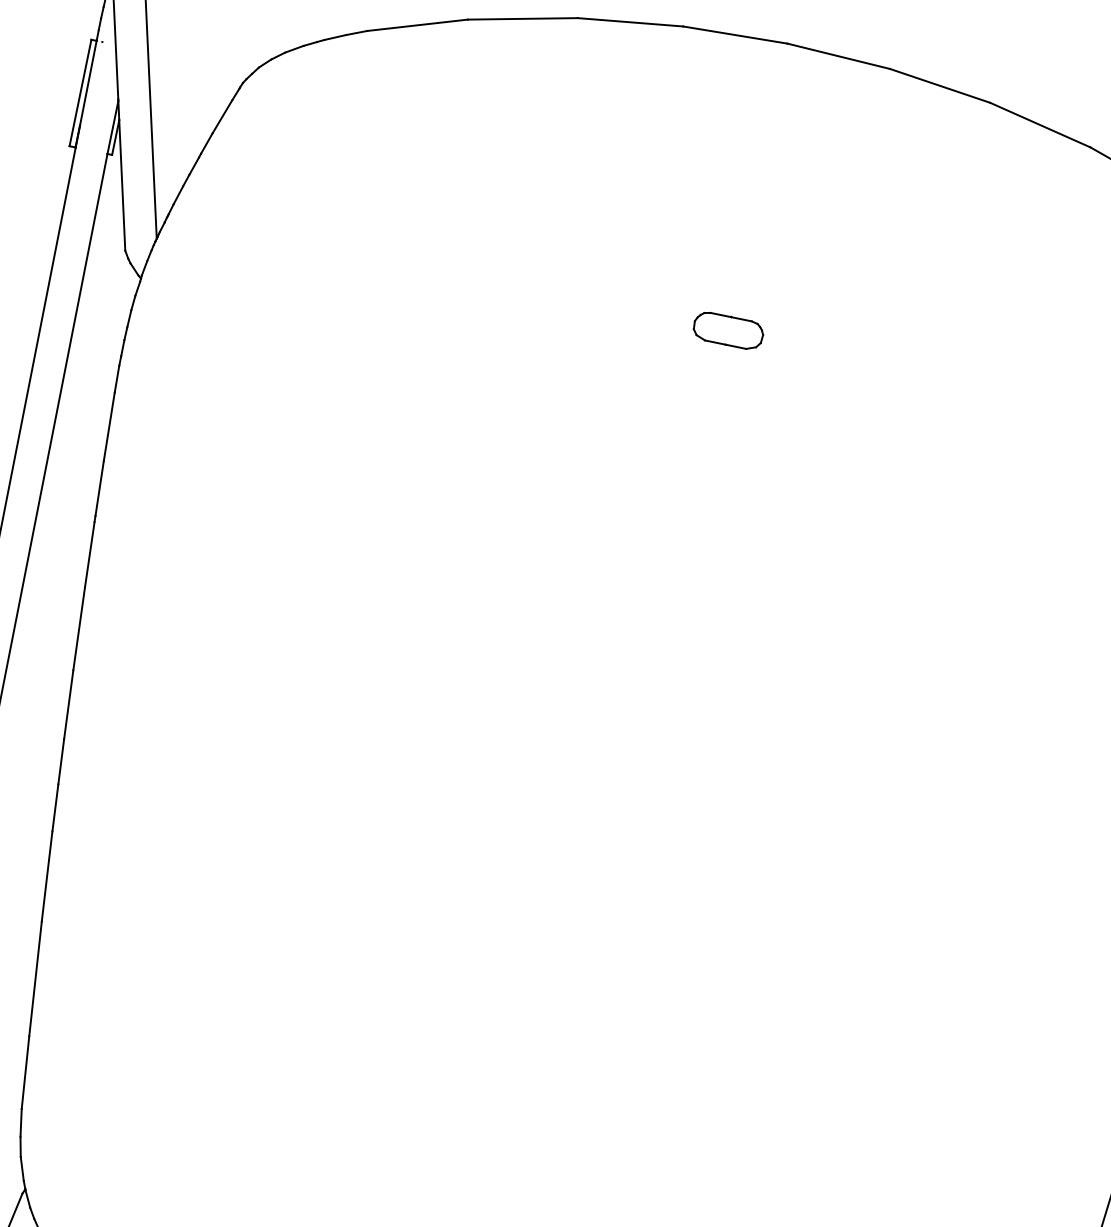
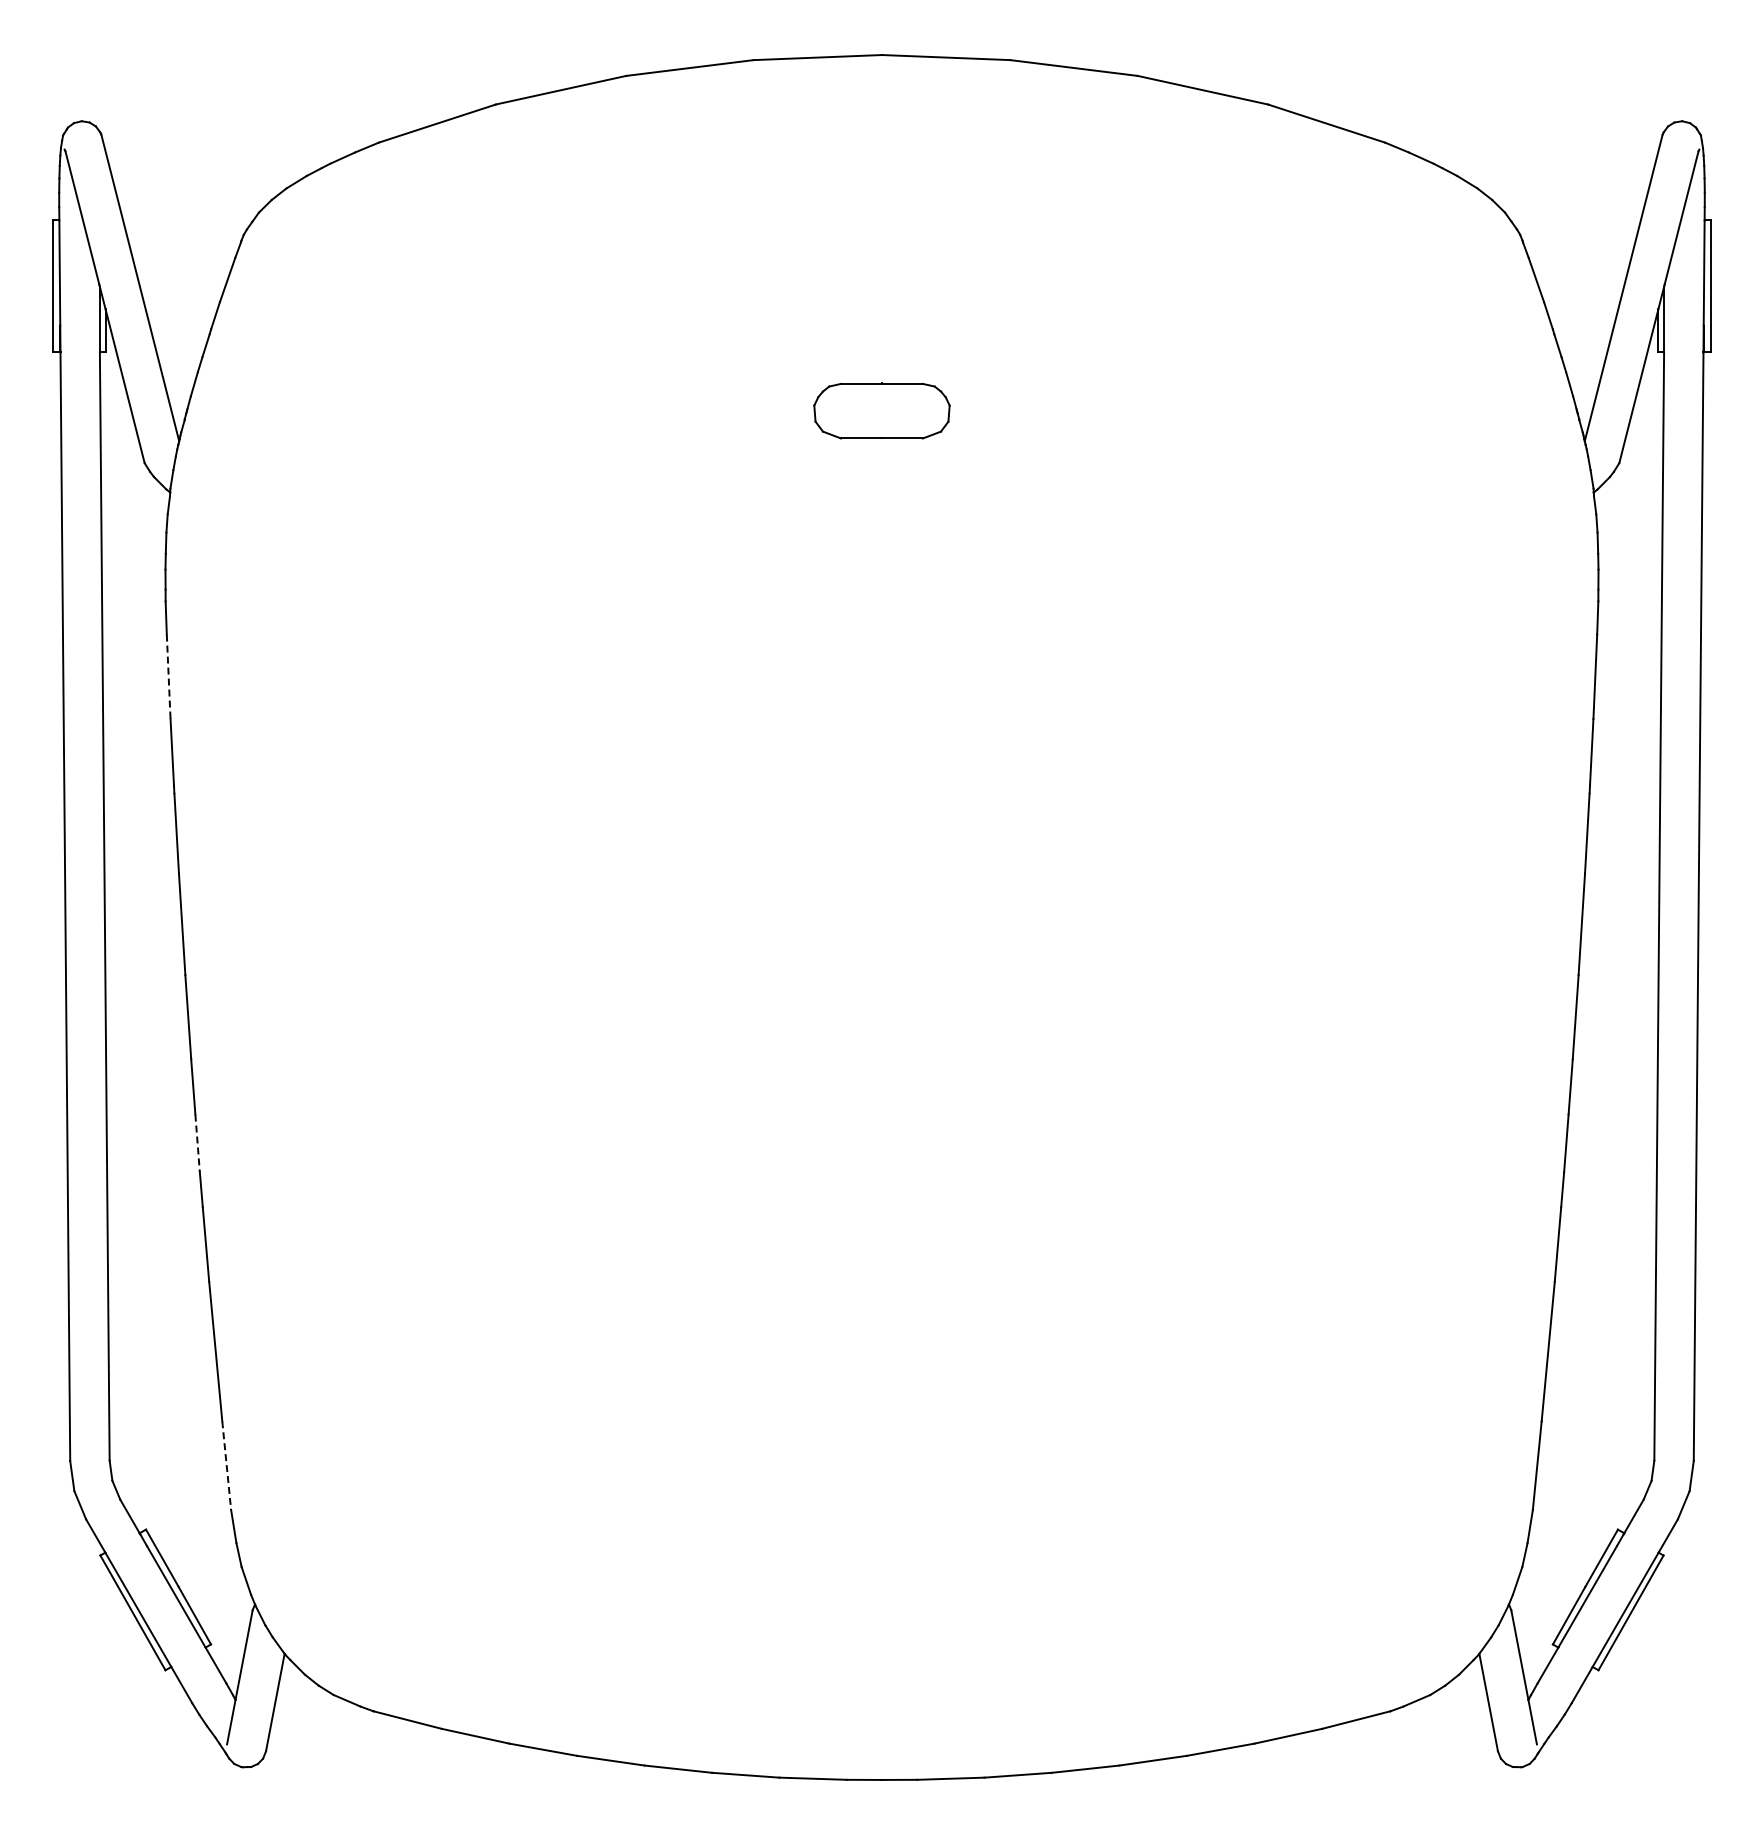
part: (728, 330) -> (881, 411), size x1.6
line: (109, 427) -> (168, 677), solid -> dashed
line: (55, 808) -> (197, 1143), solid -> dashed
line: (25, 1073) -> (226, 1466), solid -> dashed

